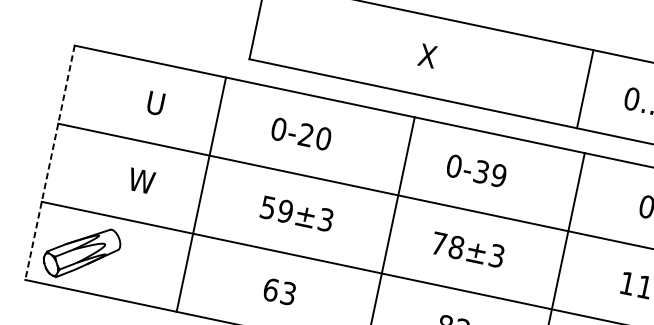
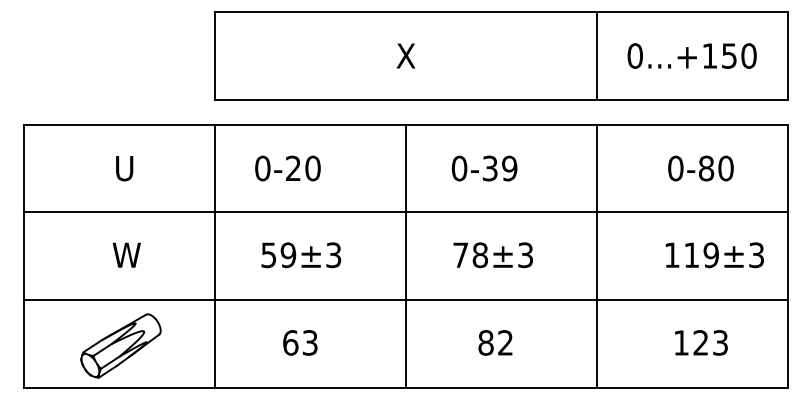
line: (585, 88) -> (596, 55), moved
line: (50, 163) -> (24, 256), dashed -> solid
line: (201, 194) -> (215, 255), moved
part: (81, 252) -> (120, 345), moved

